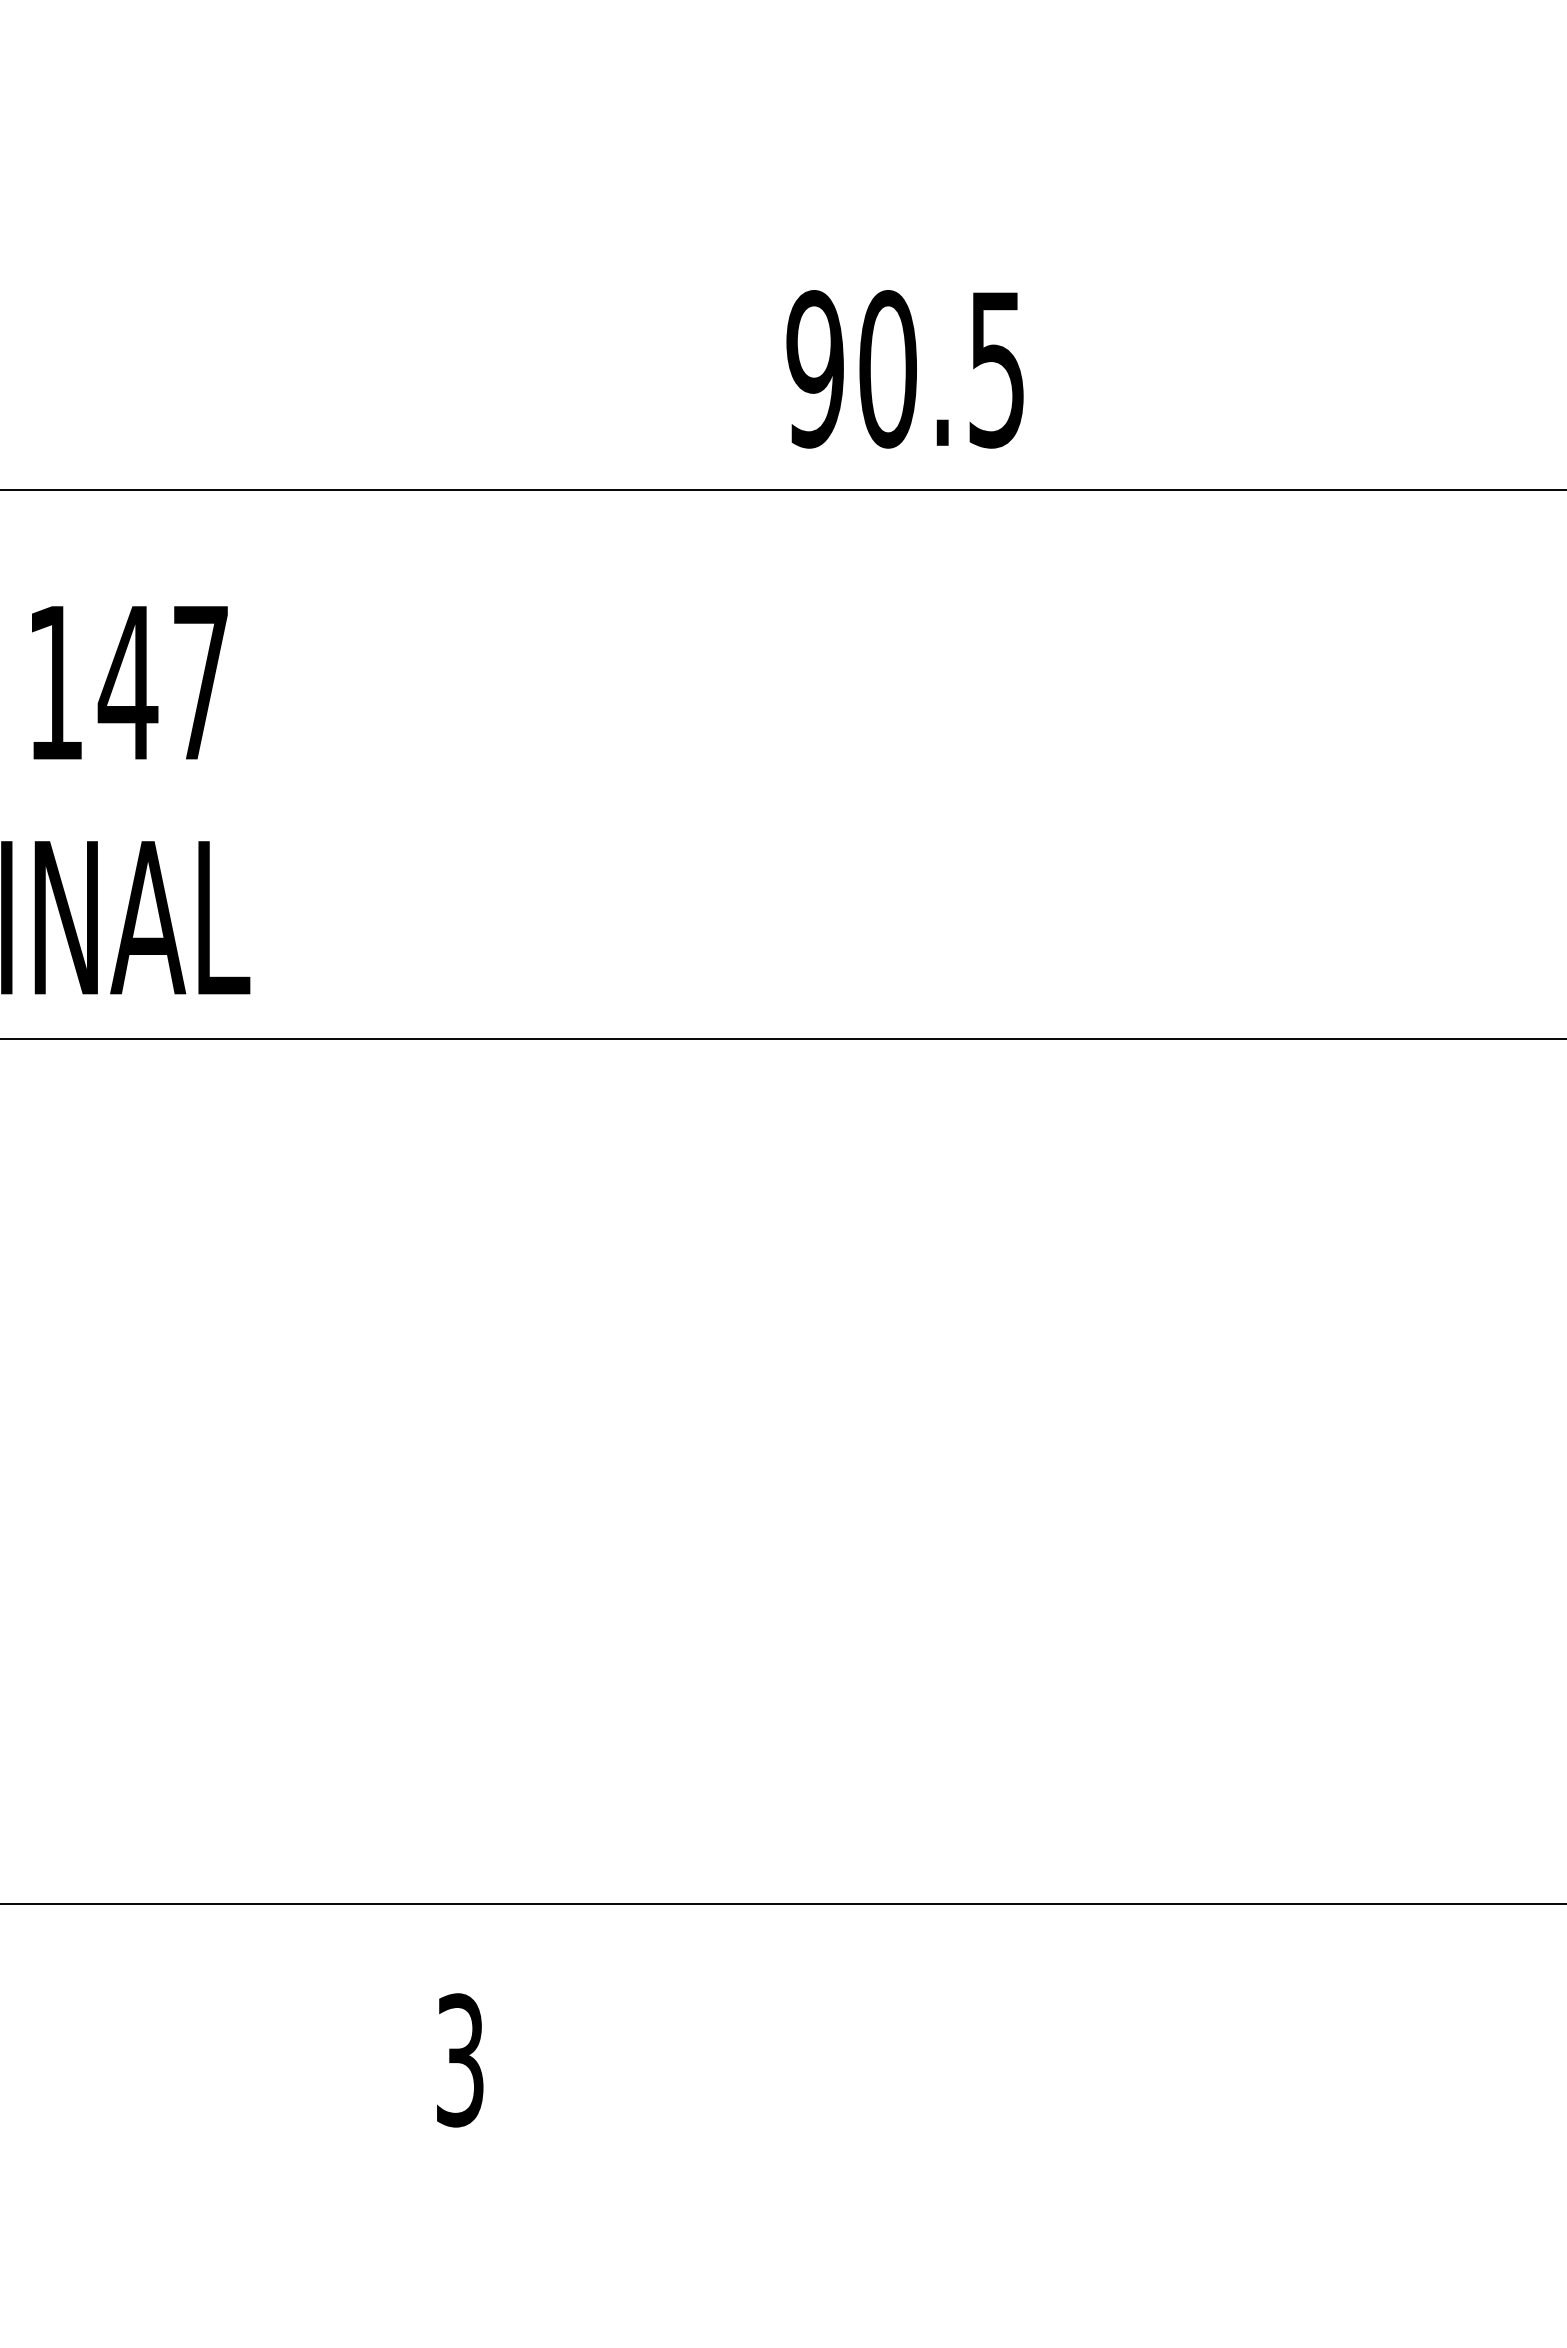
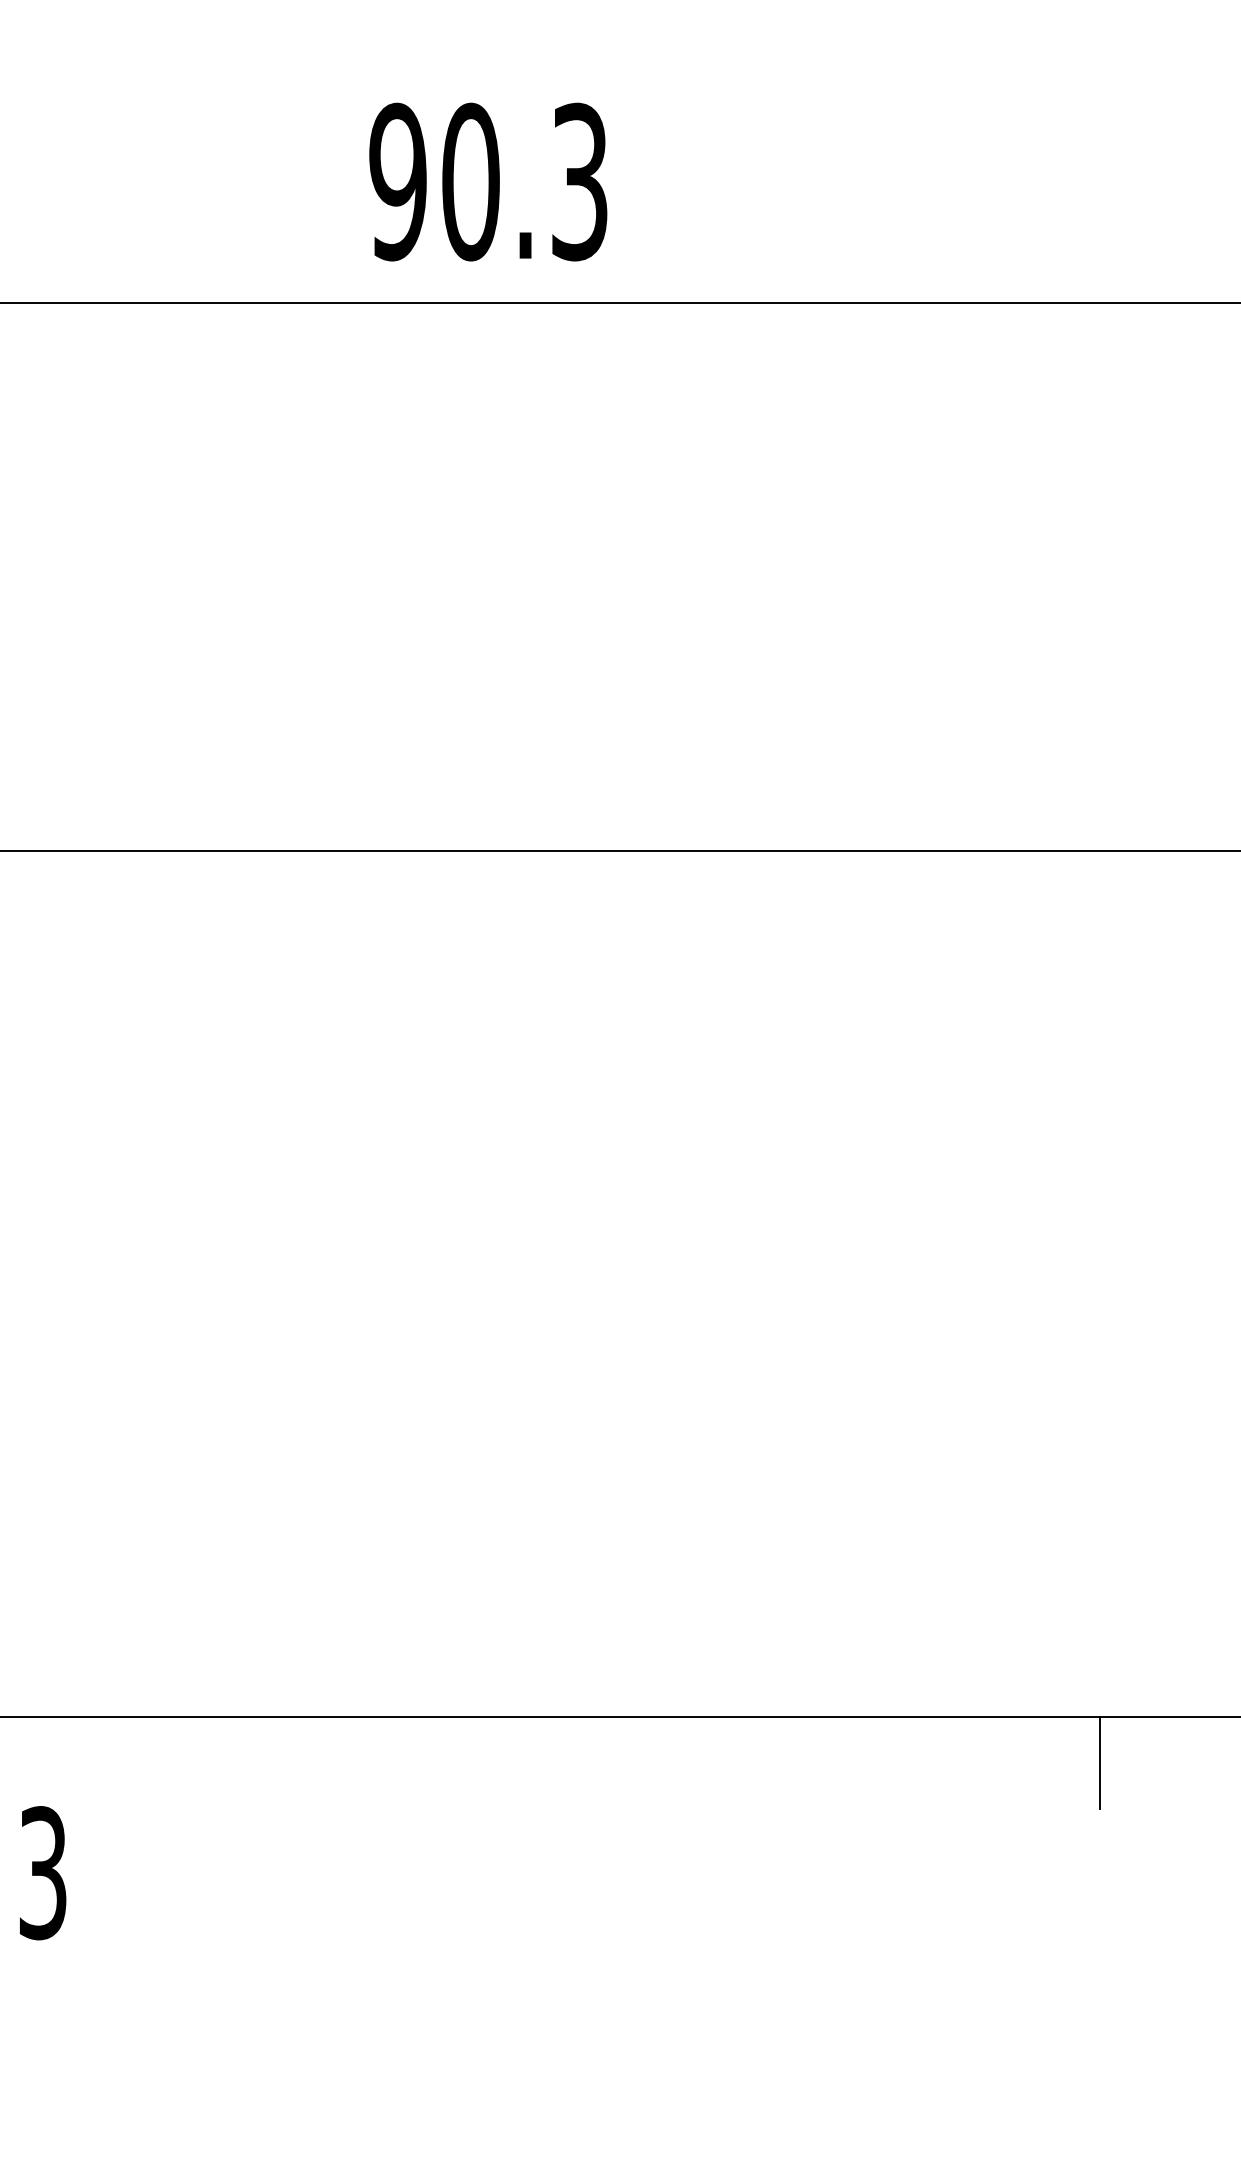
text: (996, 369) -> (579, 182), 90.5 -> 90.3
line: (1516, 1950) -> (1099, 1763), added

